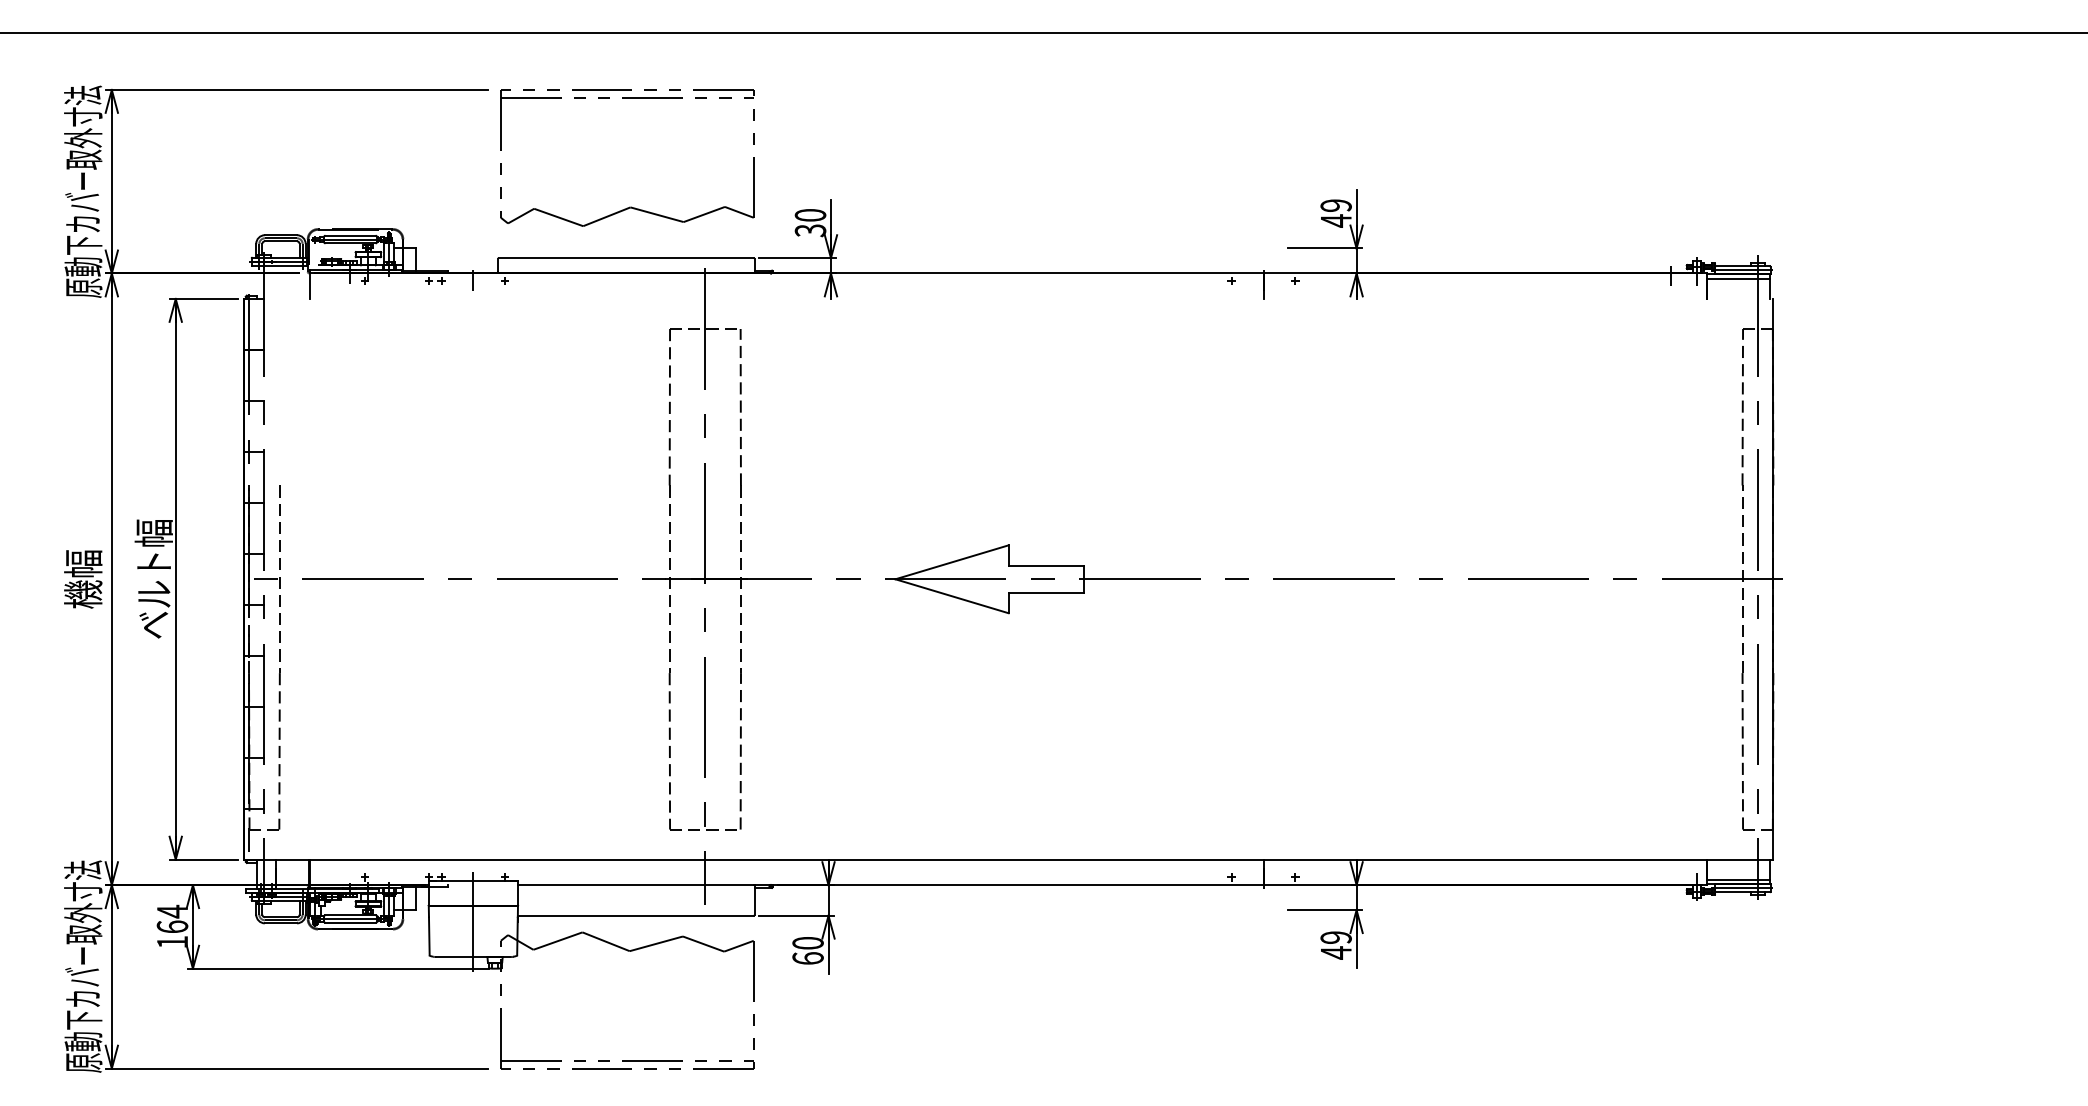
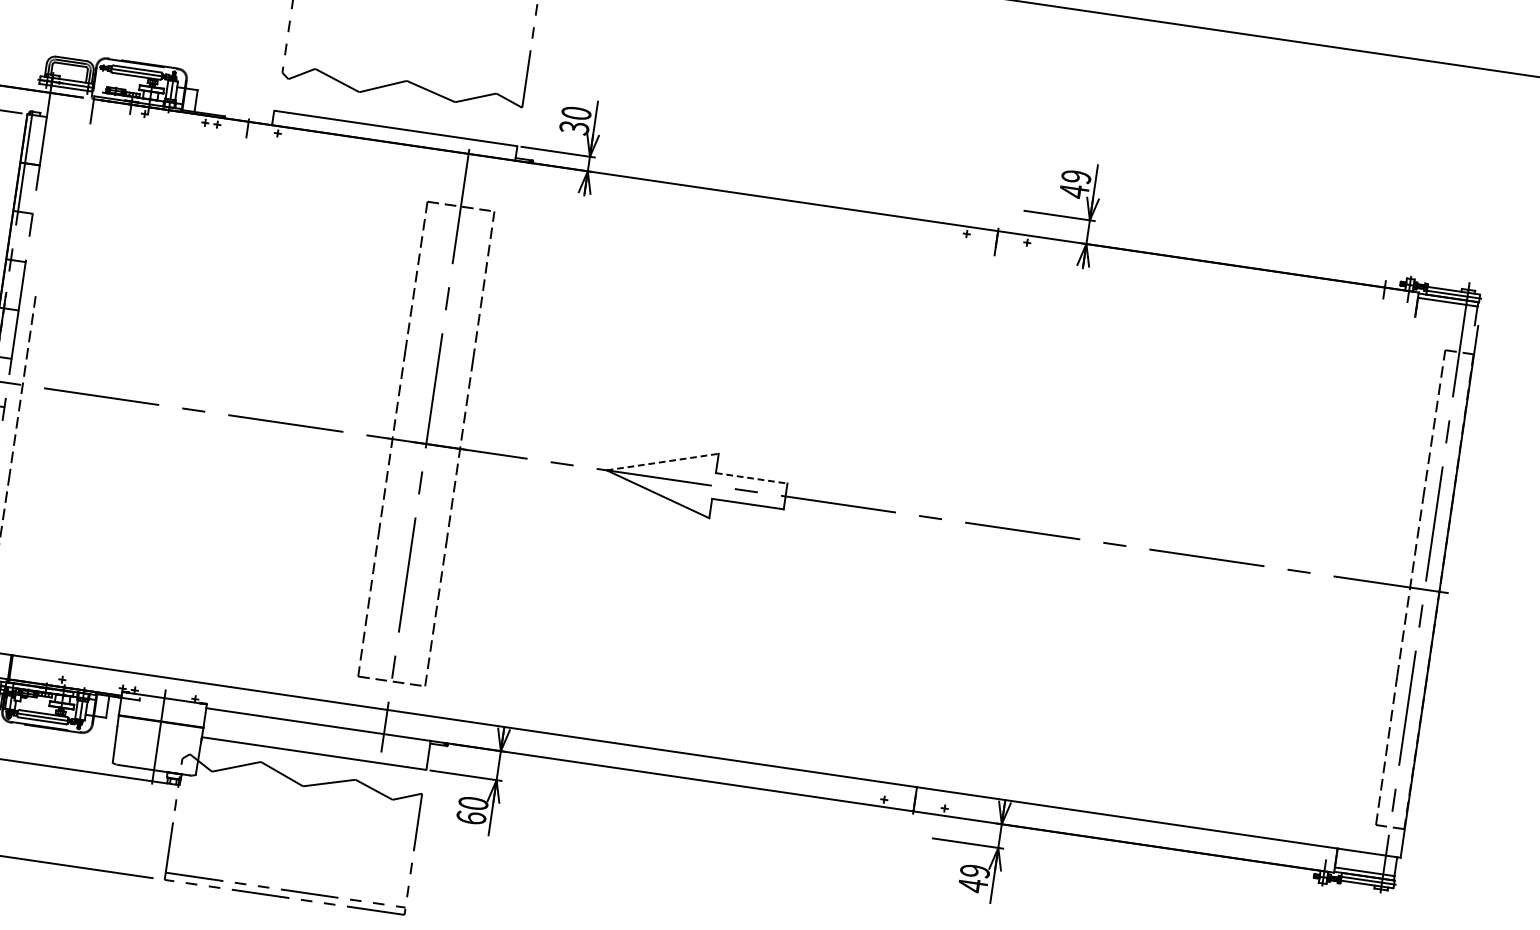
line: (952, 562) -> (663, 462), solid -> dashed
line: (1046, 565) -> (751, 478), solid -> dashed

